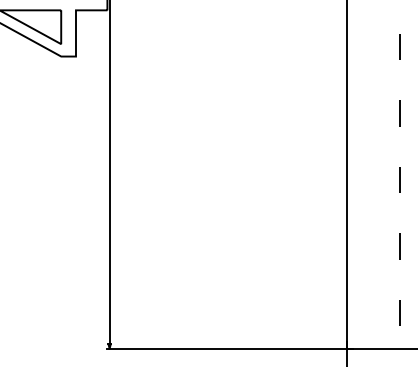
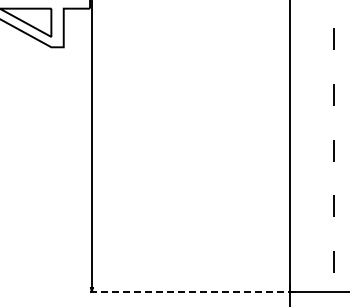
line: (229, 348) -> (192, 291), solid -> dashed

